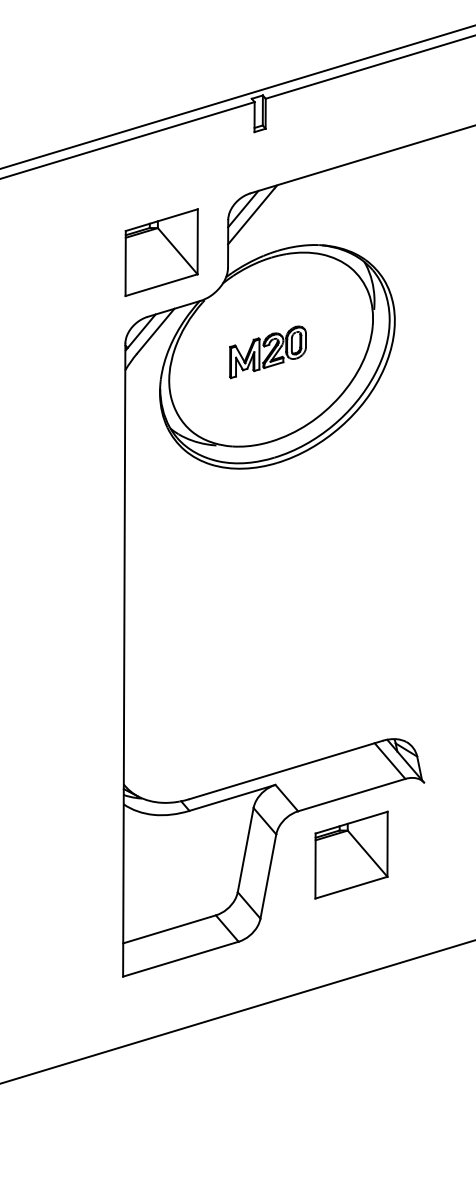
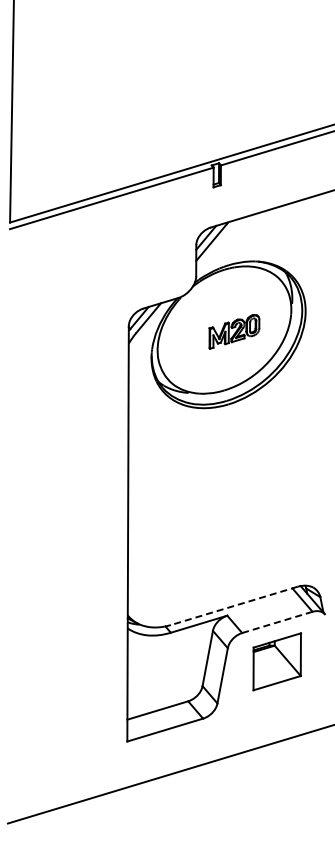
part: (161, 252) -> (152, 266), removed
part: (268, 351) -> (234, 331), moved
line: (284, 770) -> (233, 606), solid -> dashed
line: (351, 795) -> (277, 622), solid -> dashed

